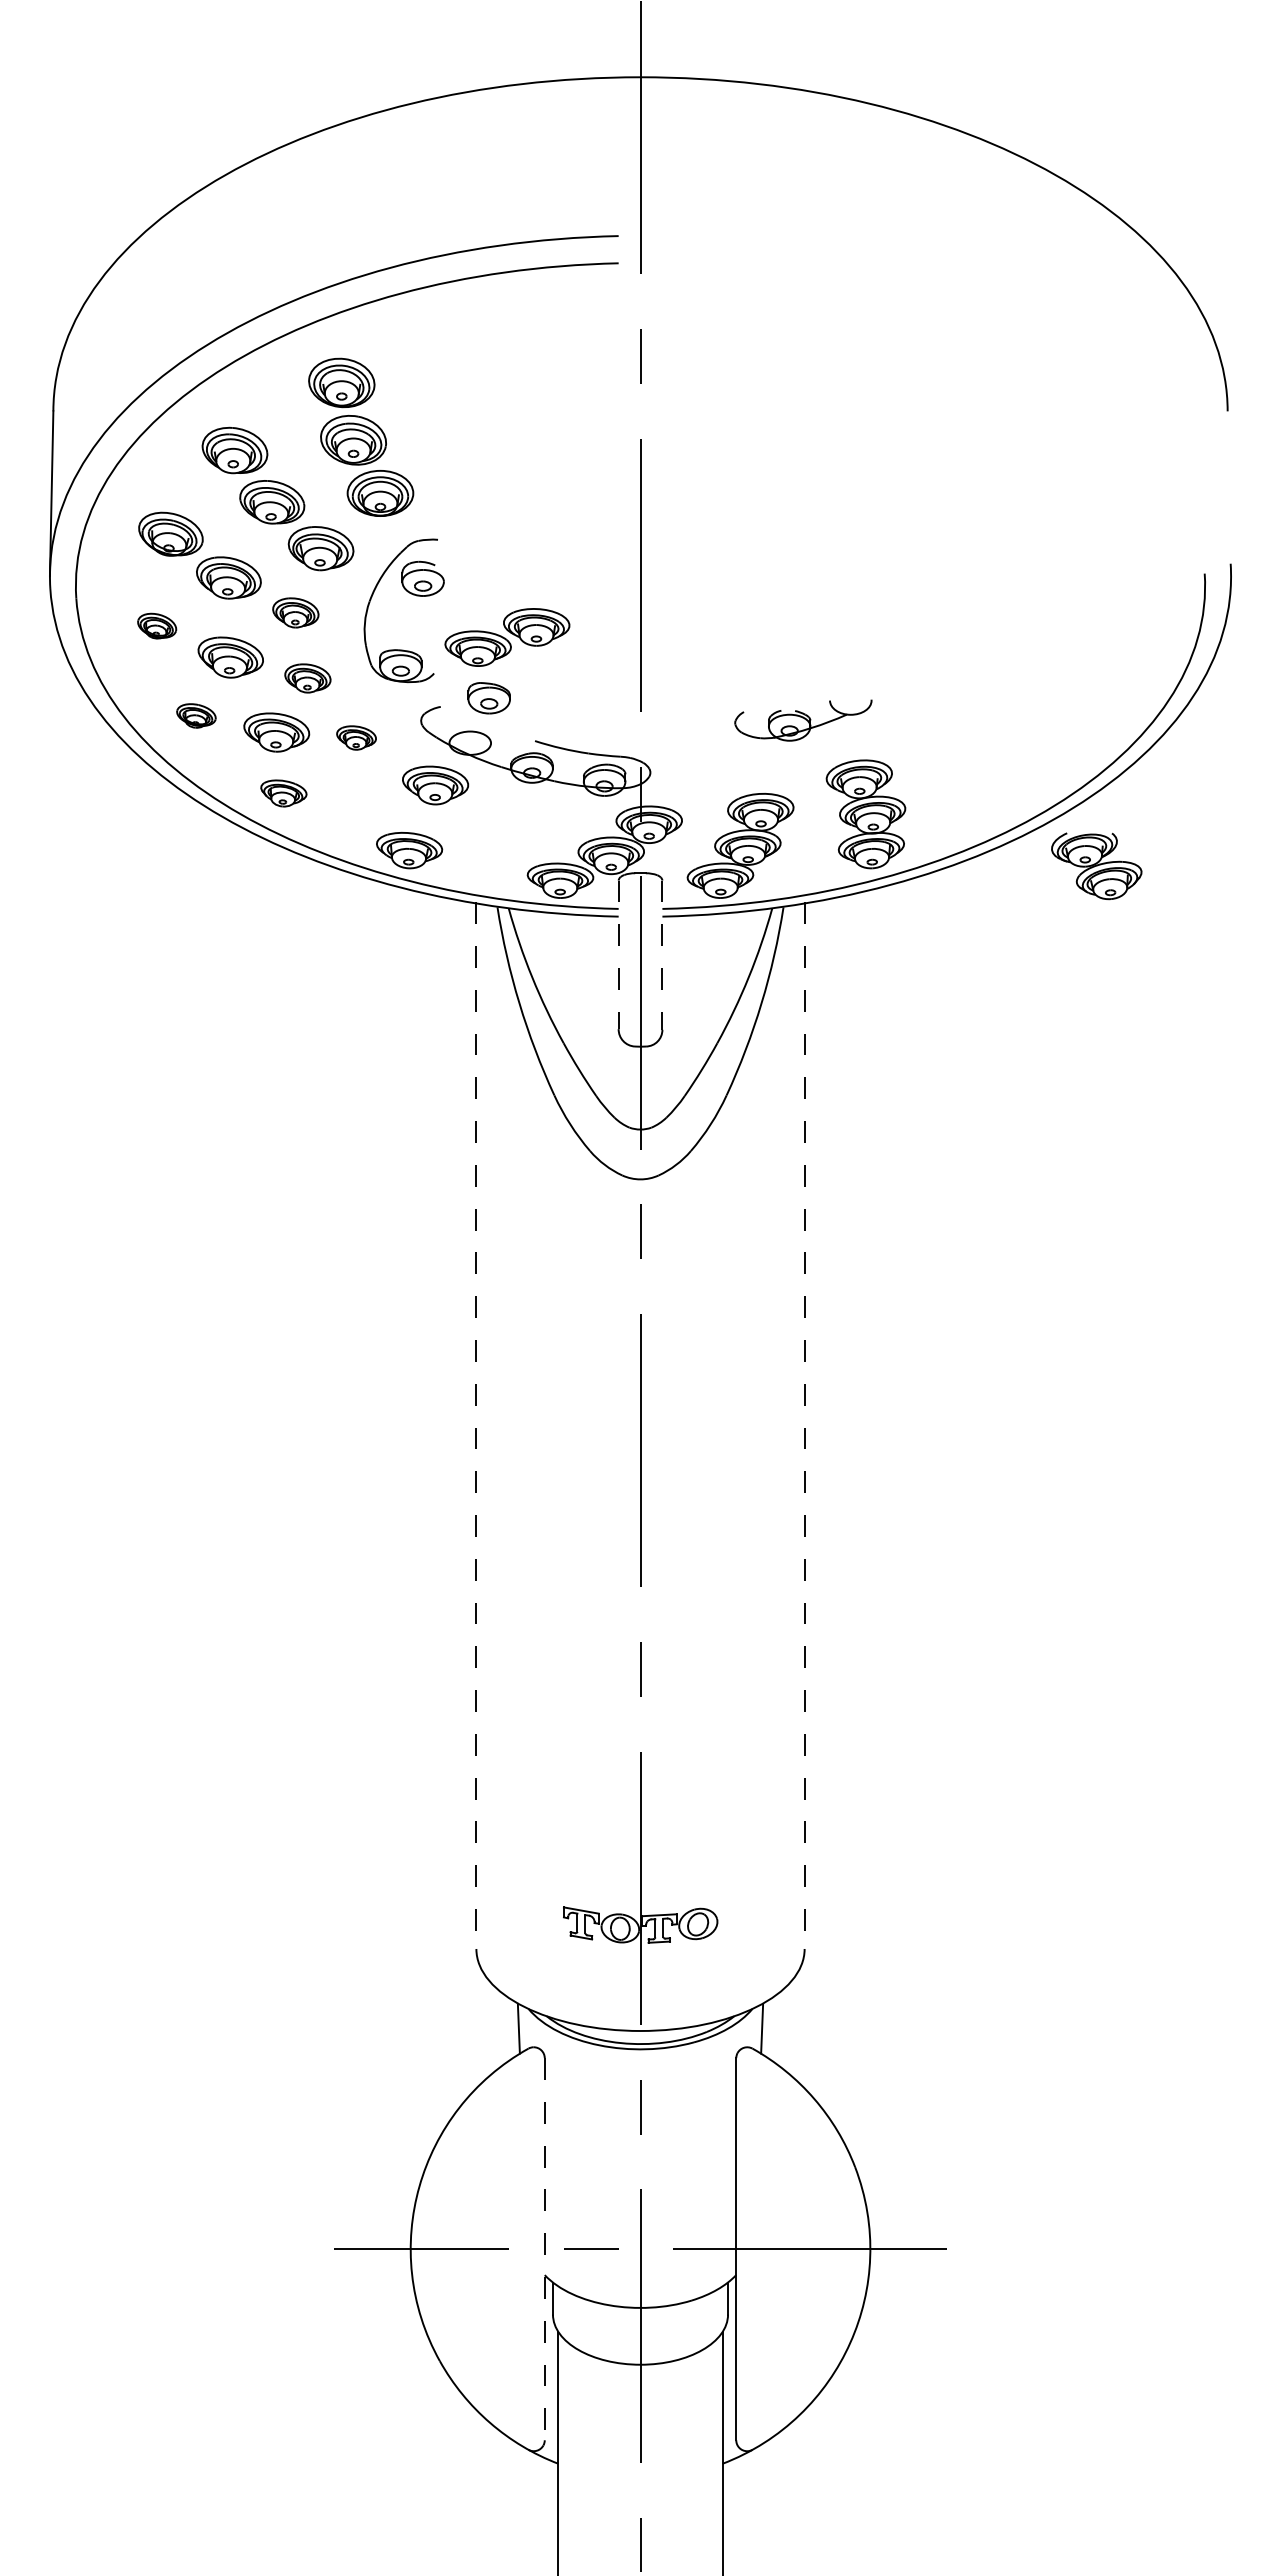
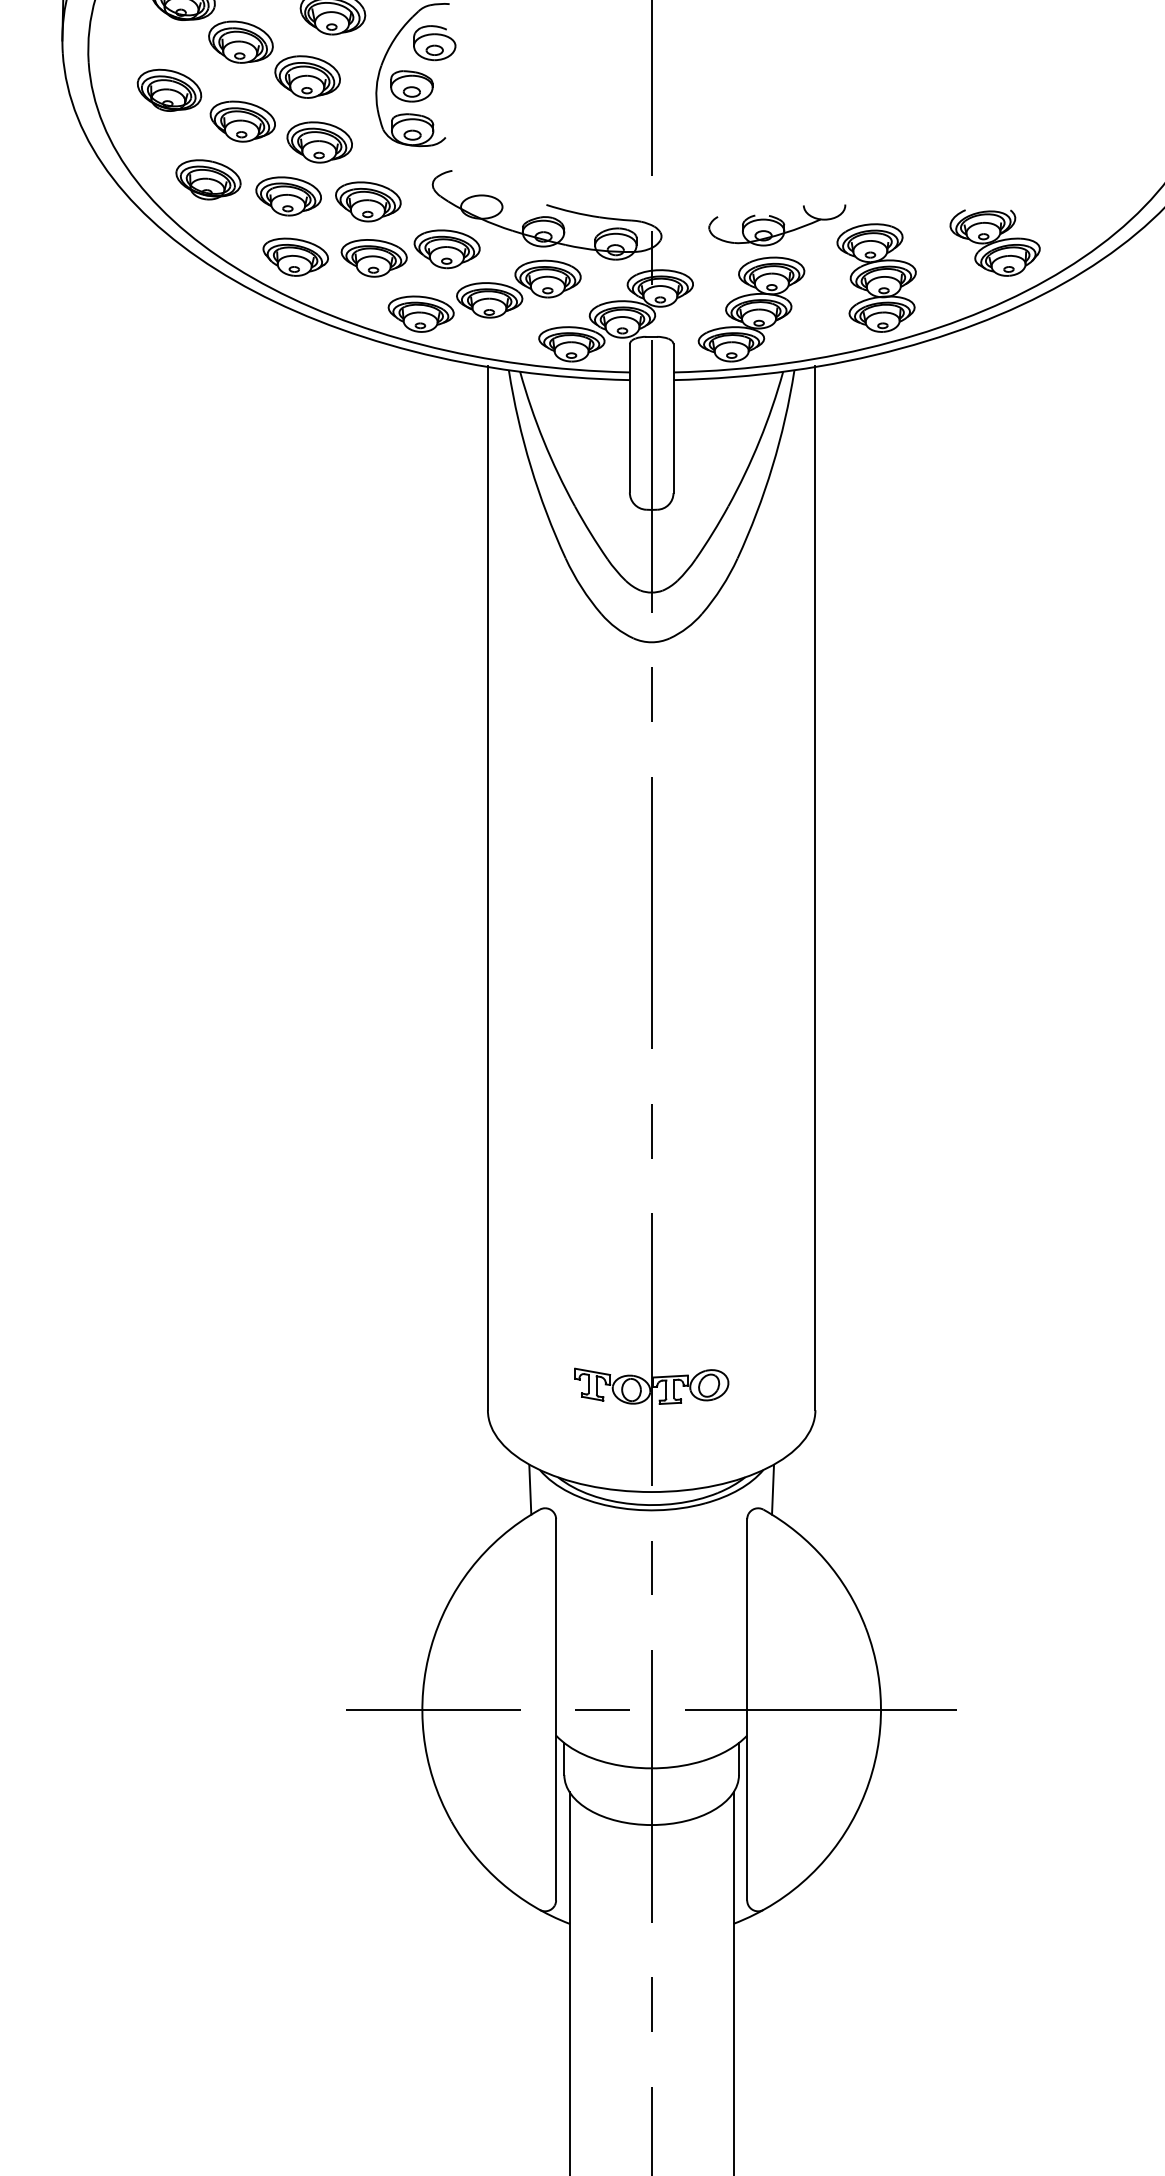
part: (295, 612) -> (307, 76), size x1.43
part: (156, 625) -> (168, 89), size x1.67
part: (507, 637) -> (518, 289), moved
part: (307, 678) -> (319, 142), size x1.43
part: (488, 698) -> (411, 86), moved
part: (196, 715) -> (208, 179), size x1.67
part: (803, 720) -> (777, 225), moved
part: (356, 737) -> (368, 201), size x1.67
part: (283, 793) -> (295, 257), size x1.43
part: (362, 794) -> (374, 258), added
part: (1096, 866) -> (994, 243), moved
line: (618, 955) -> (629, 418), dashed -> solid
line: (662, 955) -> (673, 418), dashed -> solid
line: (476, 1426) -> (488, 888), dashed -> solid
line: (804, 1426) -> (815, 888), dashed -> solid
line: (544, 2249) -> (555, 1710), dashed -> solid

